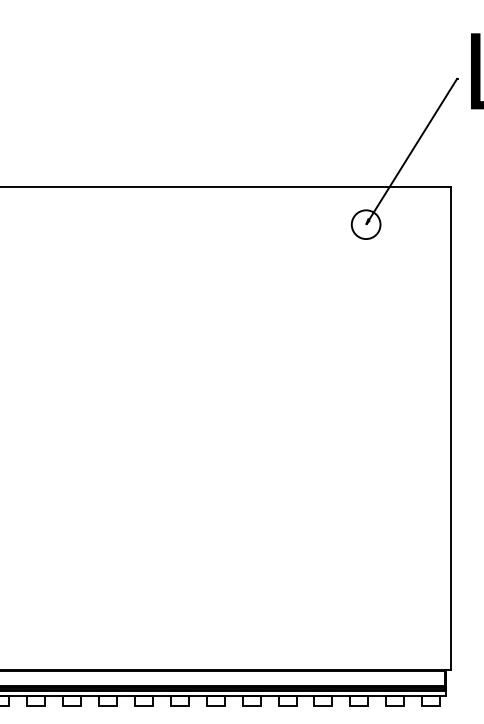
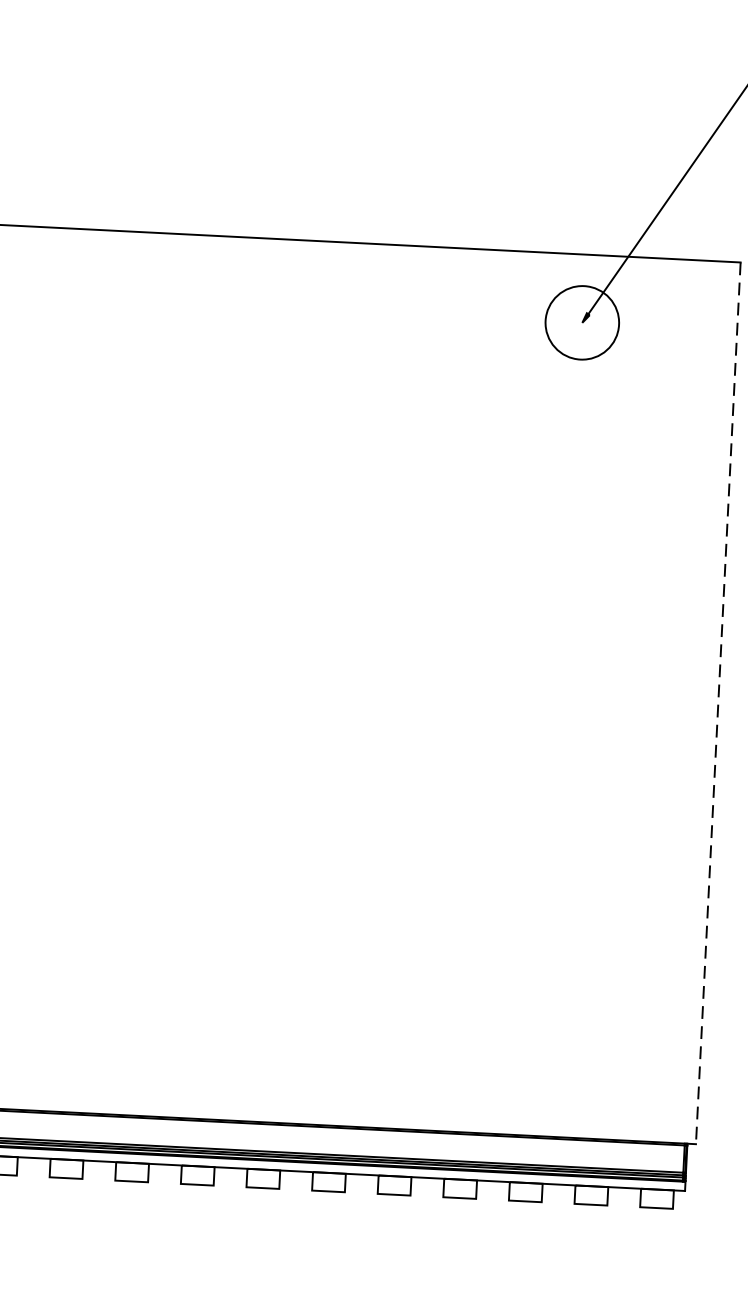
circle: (365, 224) -> (581, 322), size x1.4
line: (450, 429) -> (717, 704), solid -> dashed

